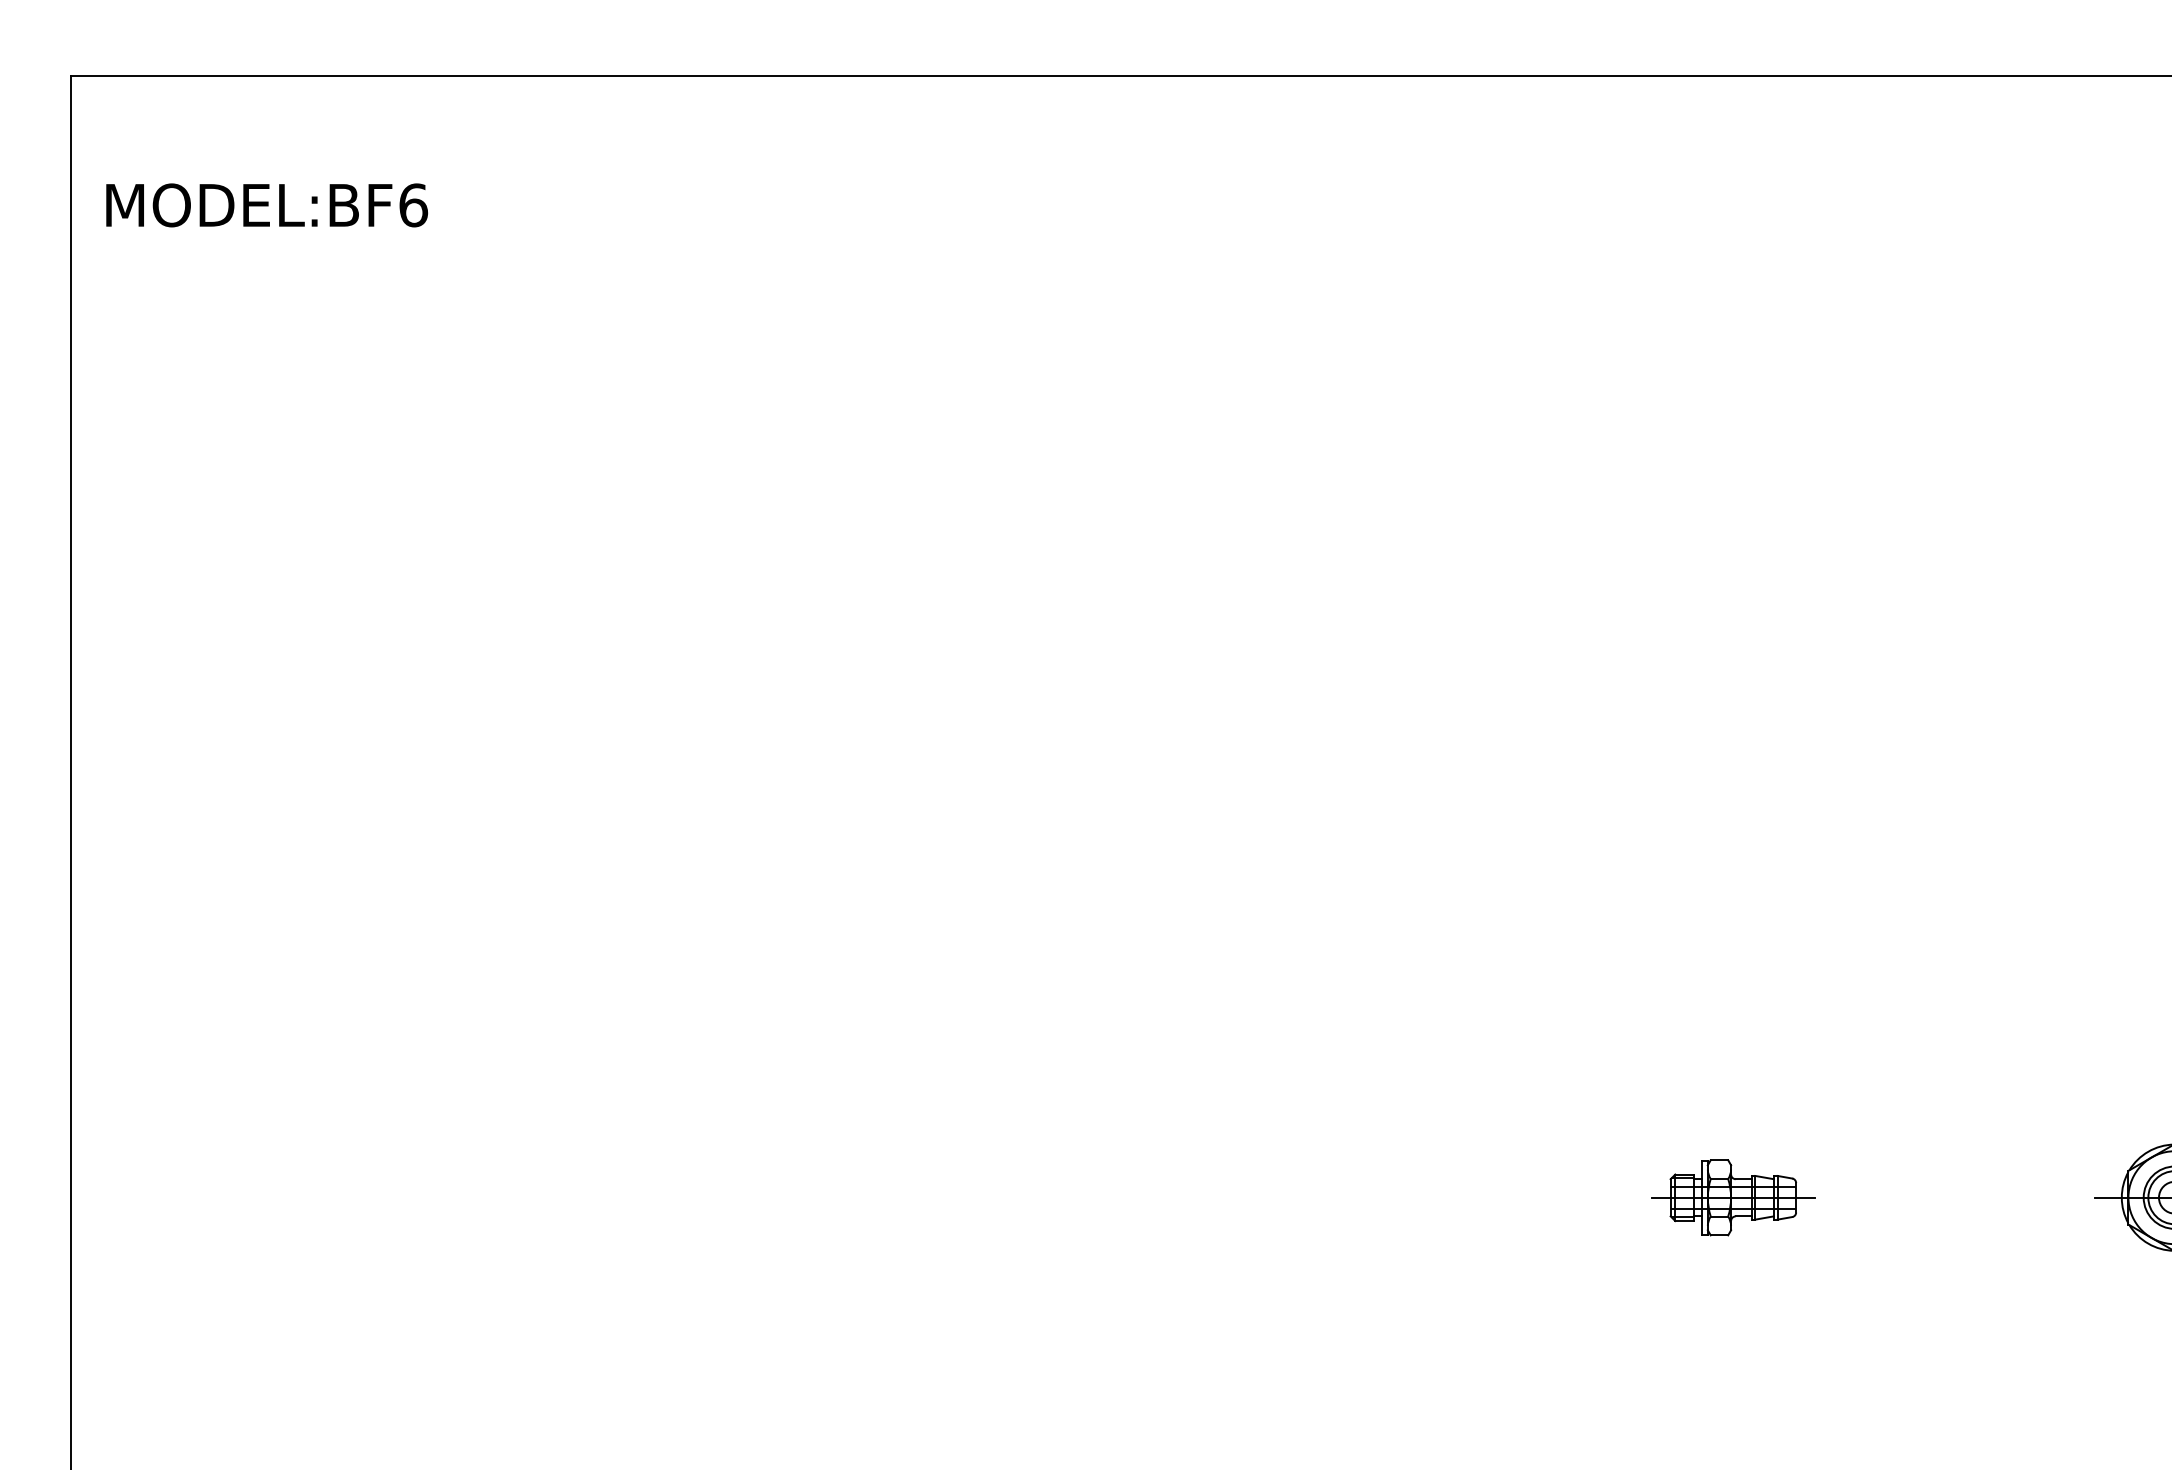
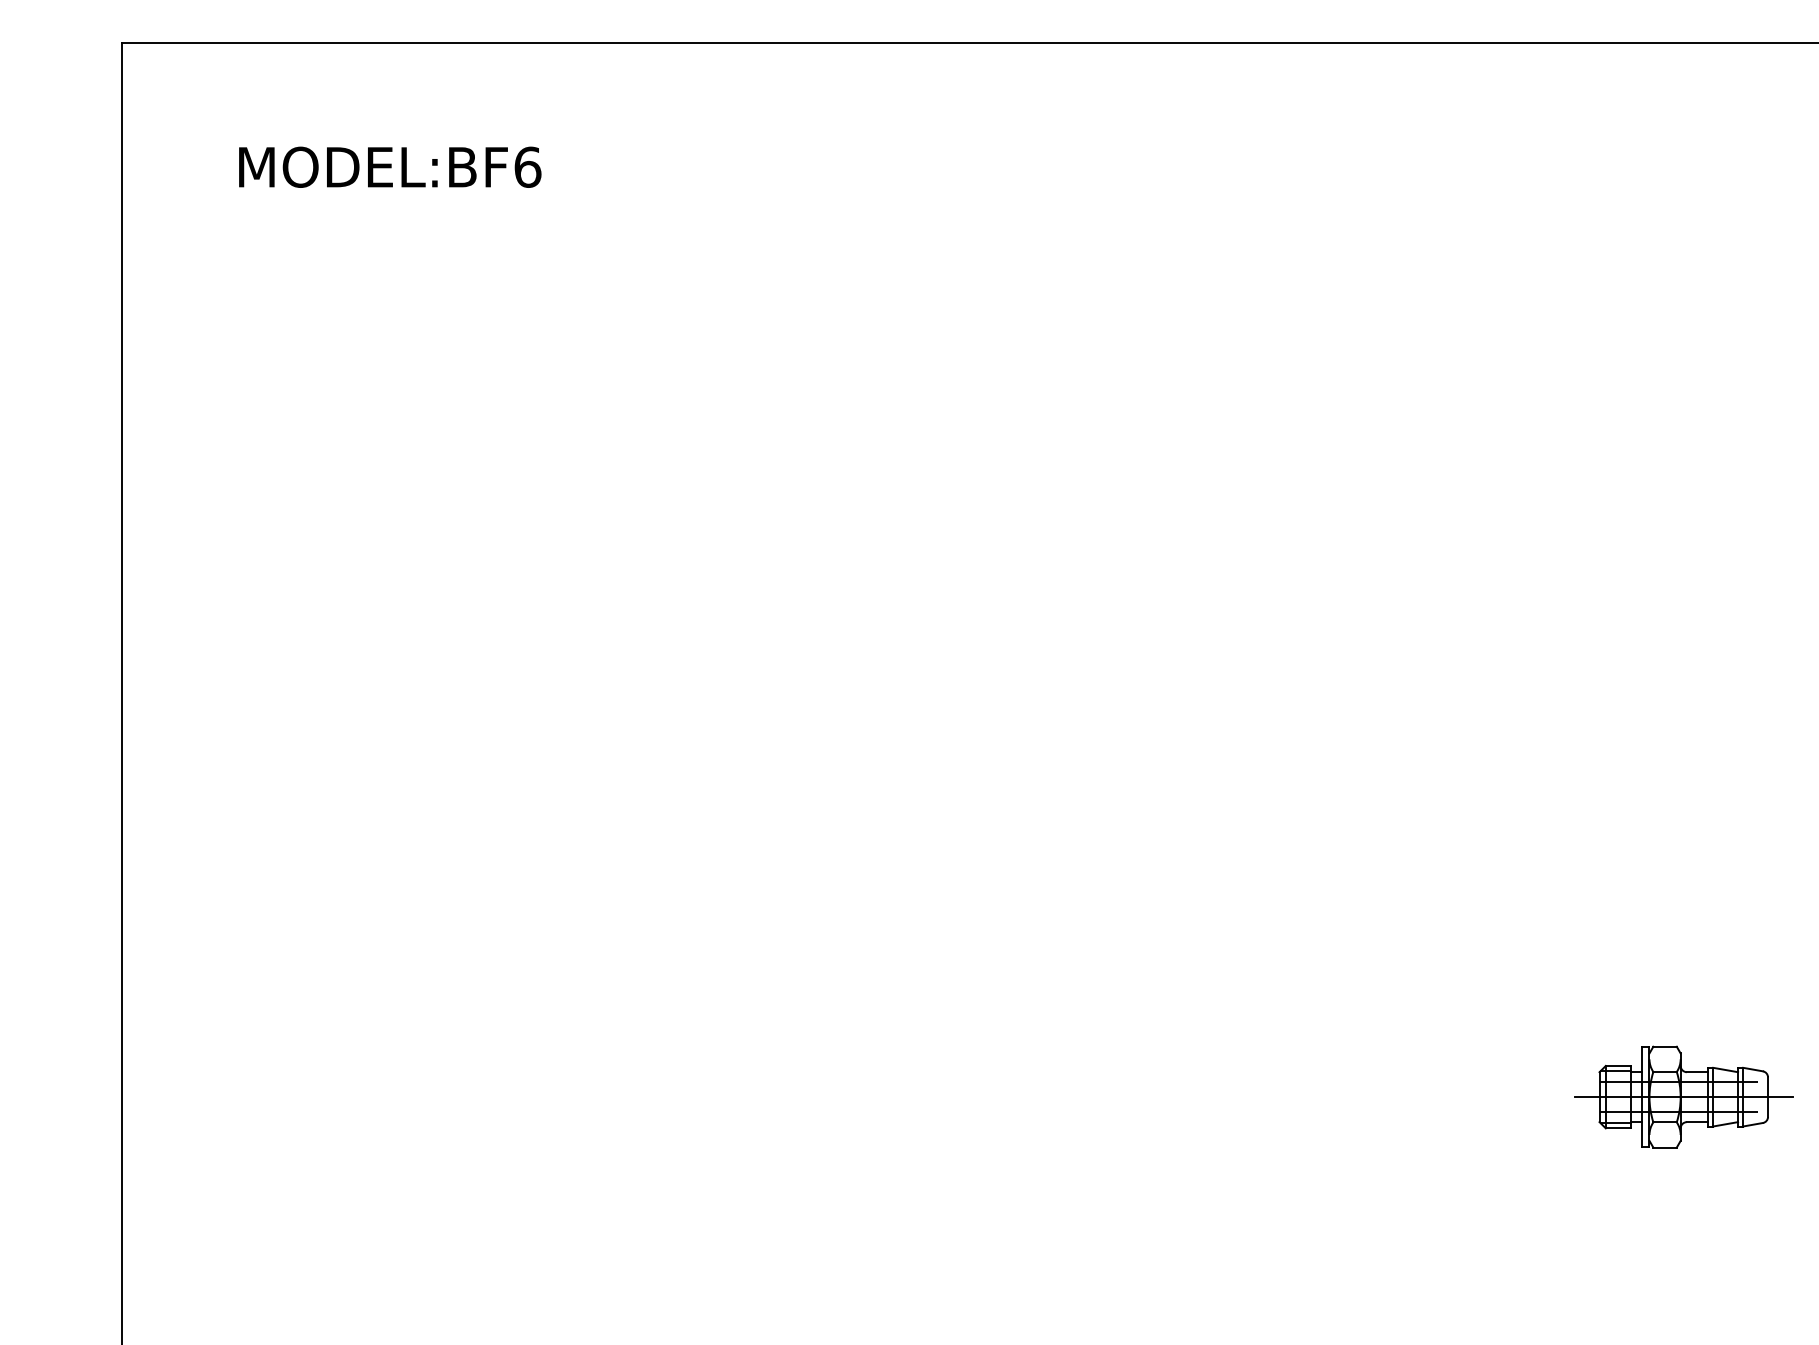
text: (266, 205) -> (389, 167), moved
part: (1733, 1197) -> (1683, 1096), size x1.43

